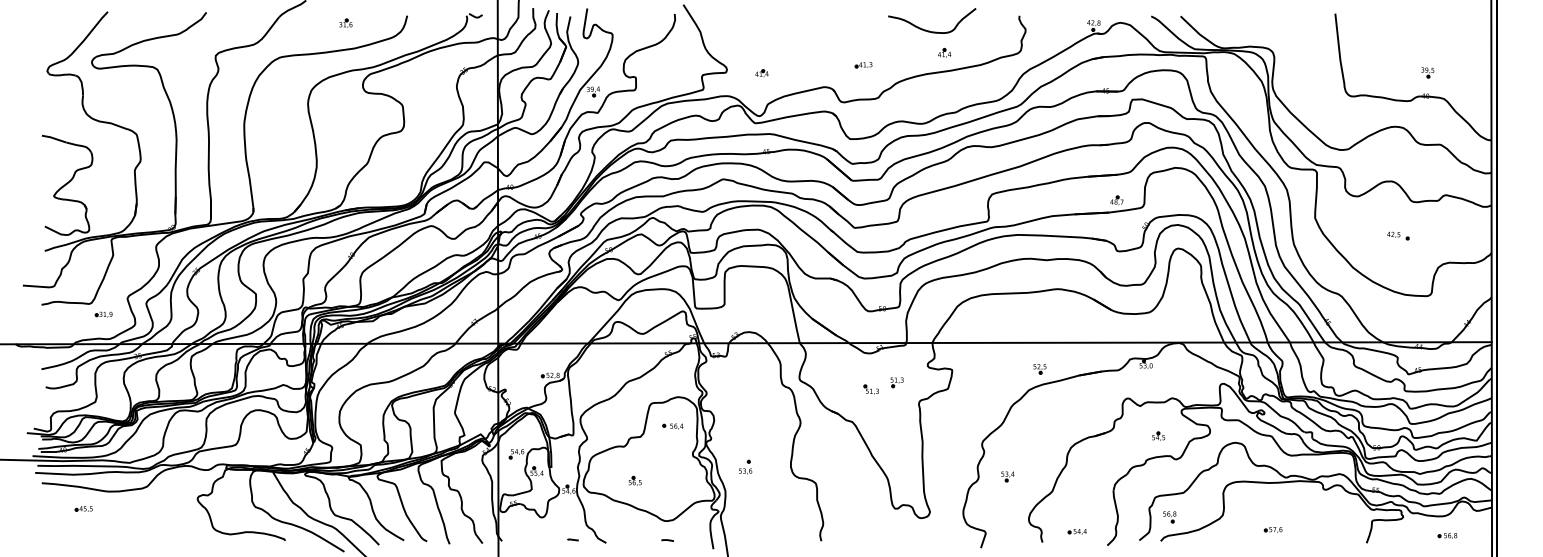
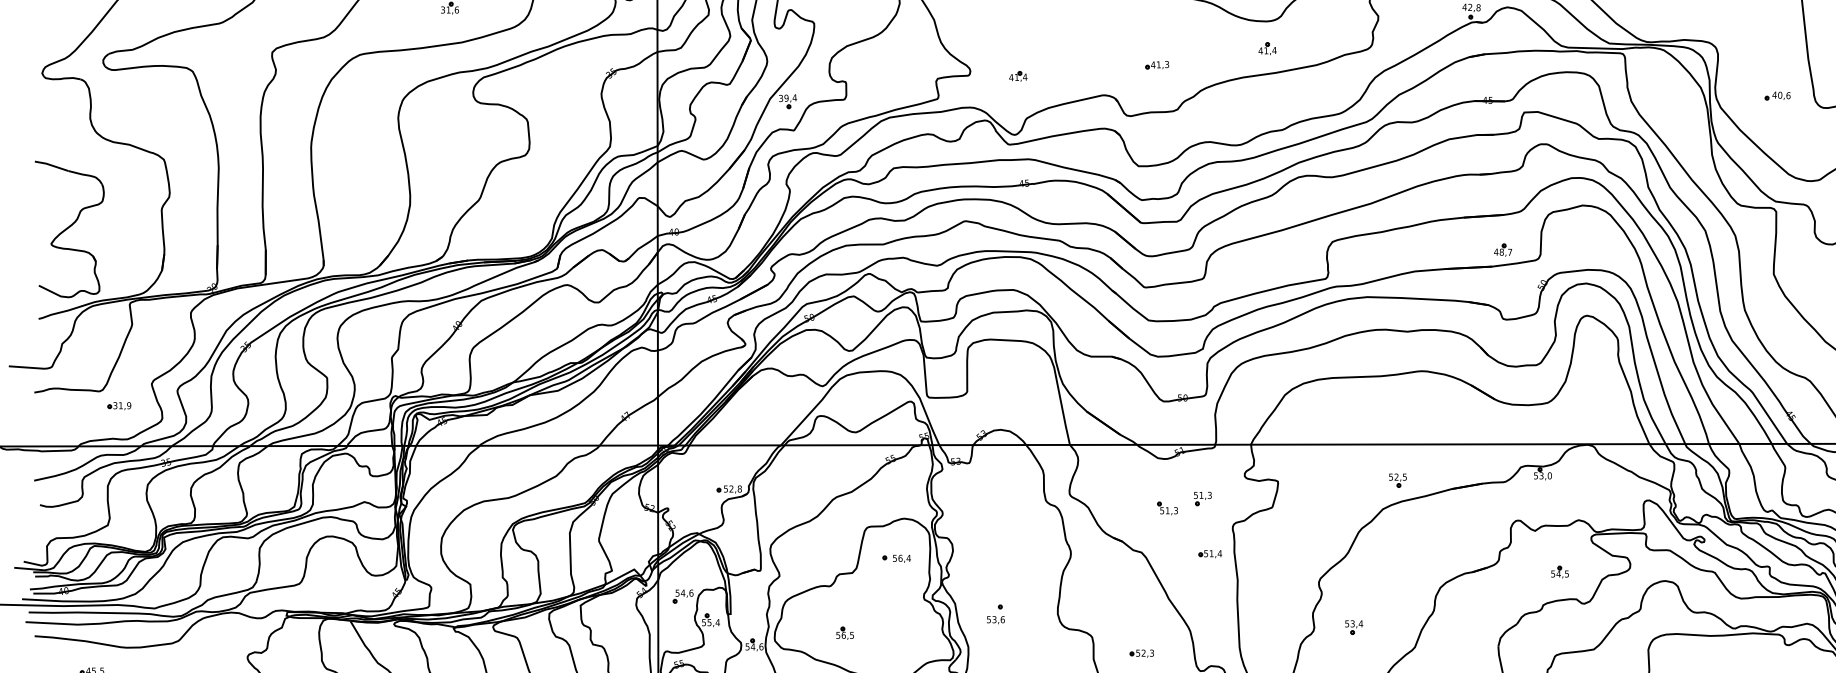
part: (1317, 87) -> (1777, 95), added
part: (902, 422) -> (1210, 553), added
part: (852, 495) -> (1141, 653), added

